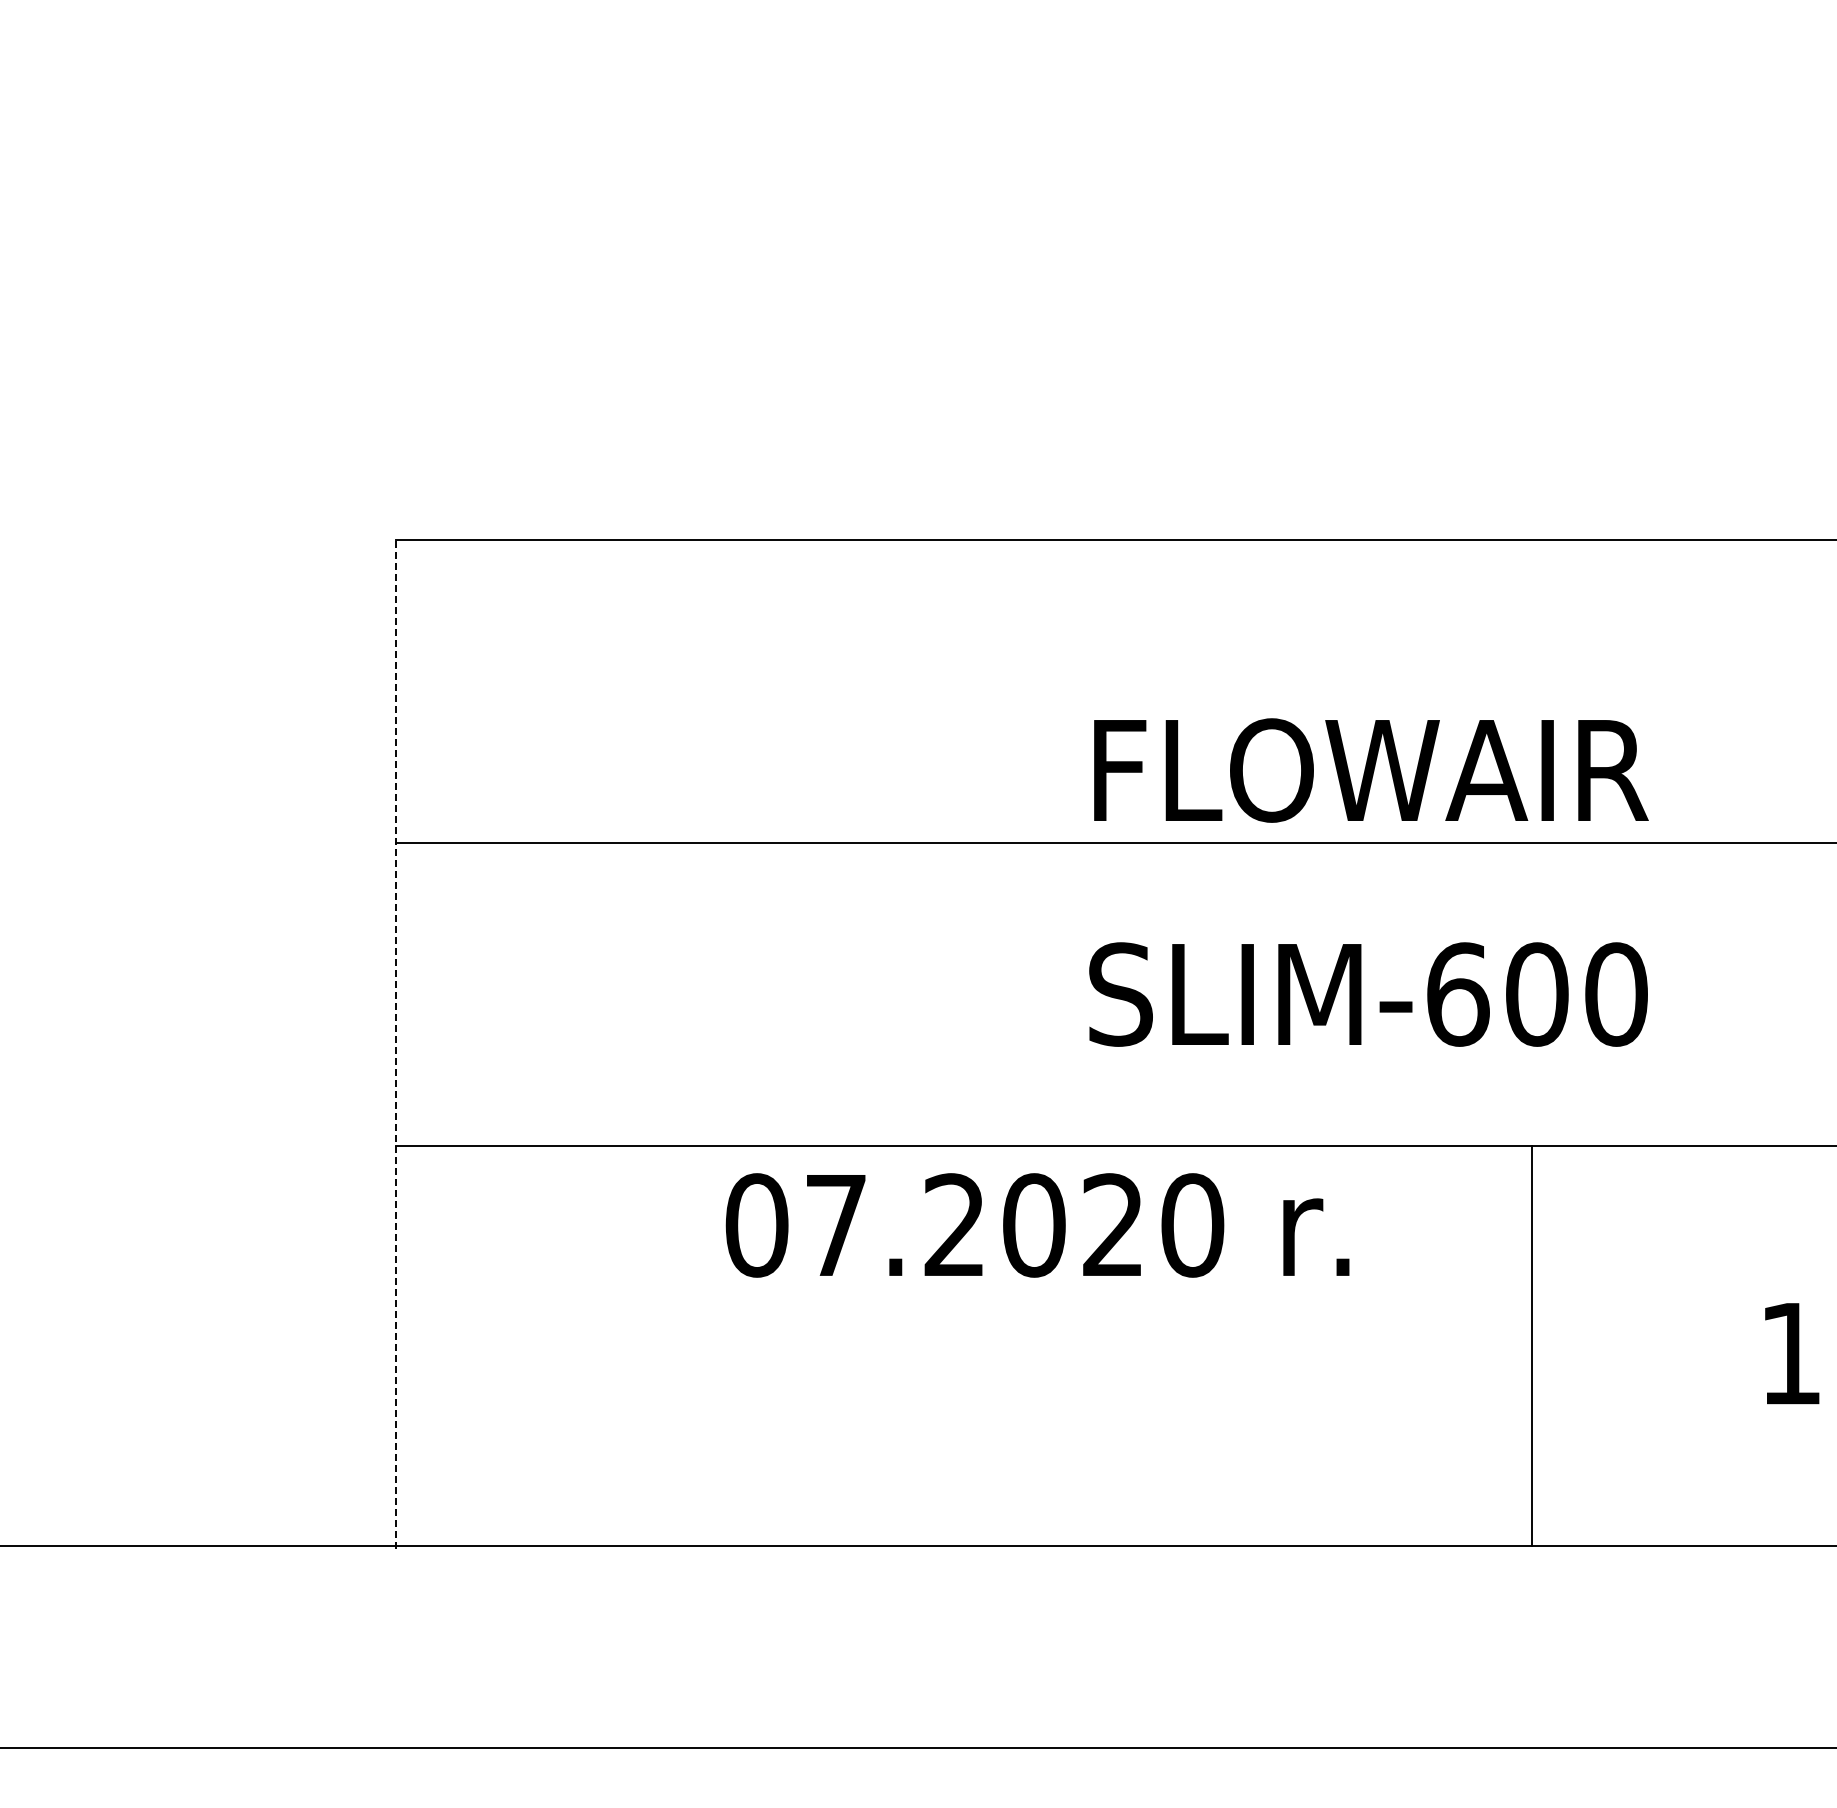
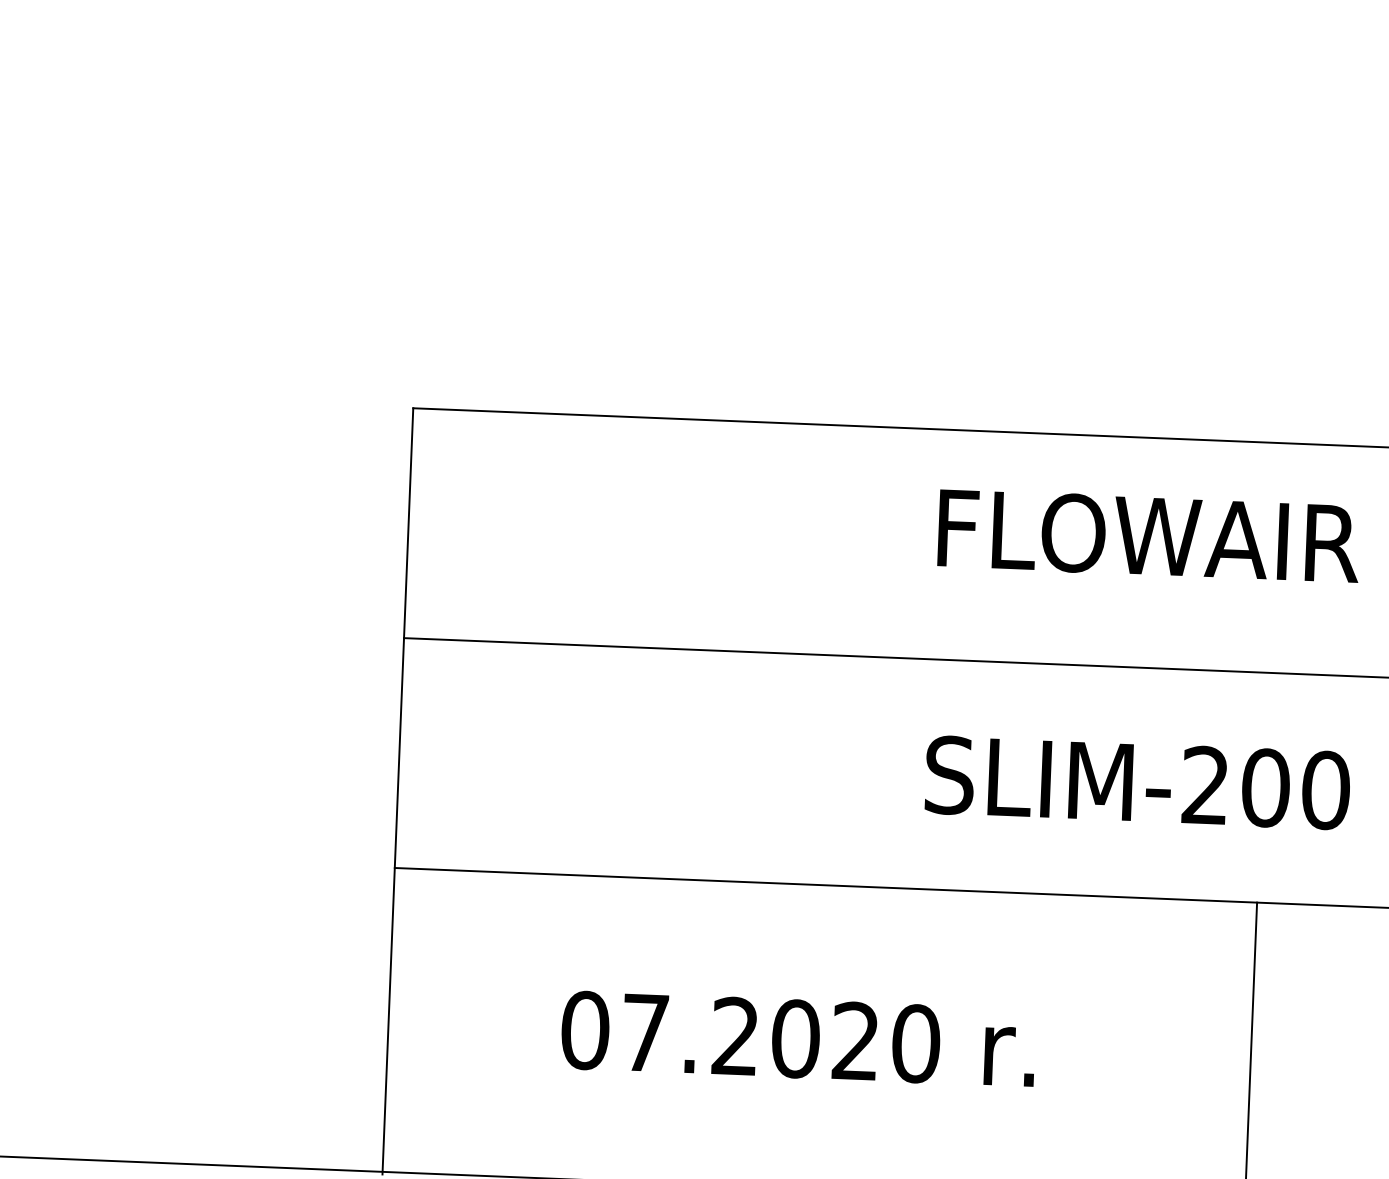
text: (1371, 770) -> (1149, 536), moved
text: (1458, 994) -> (1206, 785), SLIM-600 -> SLIM-200
line: (395, 1044) -> (397, 791), dashed -> solid
text: (1037, 1225) -> (798, 1039), moved

